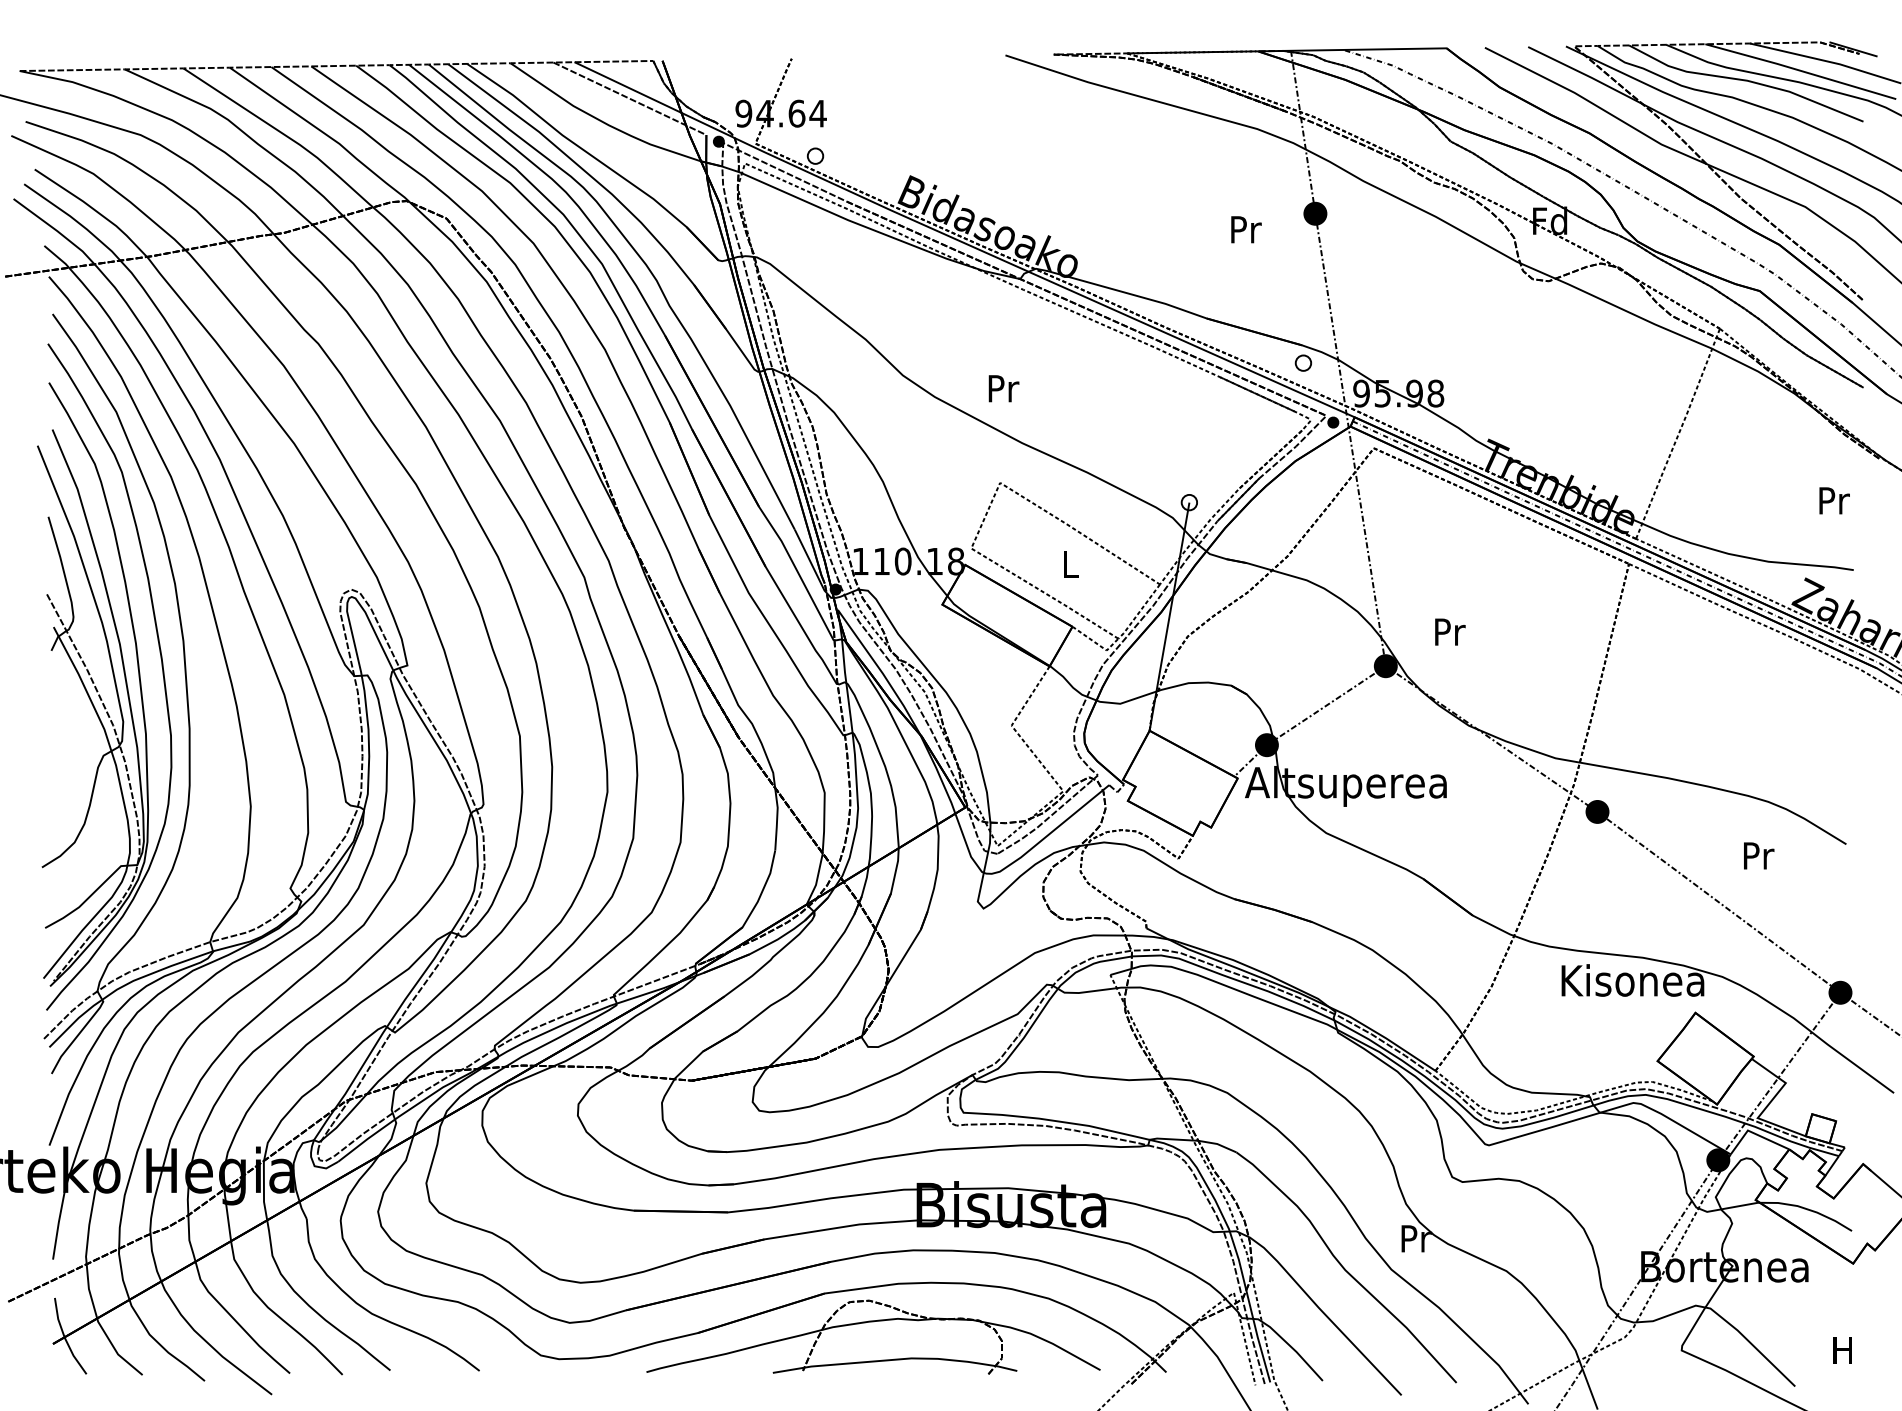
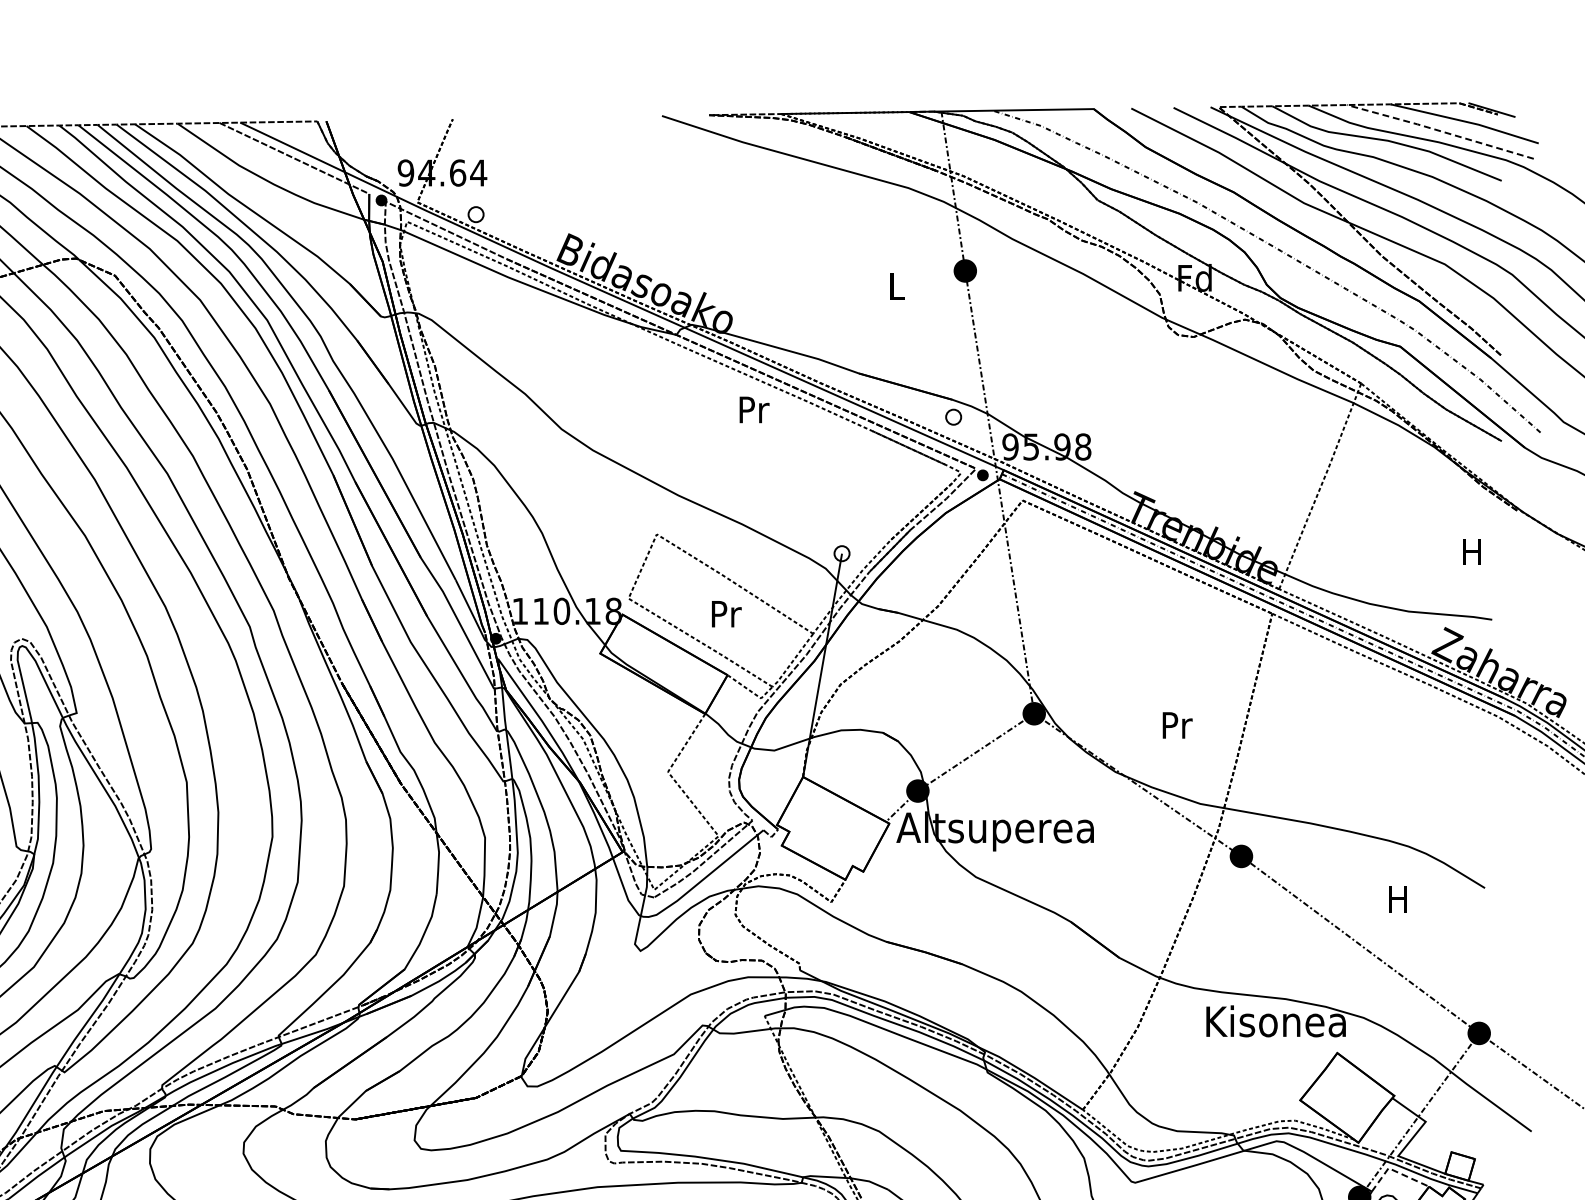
line: (1800, 70) -> (1440, 130), solid -> dashed
text: (1246, 229) -> (897, 286), Pr -> L
text: (1003, 388) -> (754, 409), moved
text: (1834, 500) -> (1473, 551), Pr -> H
text: (1071, 564) -> (726, 614), L -> Pr
text: (1450, 631) -> (1177, 724), moved
text: (1759, 855) -> (1399, 899), Pr -> H
line: (1755, 1133) -> (1396, 1171), solid -> dashed

